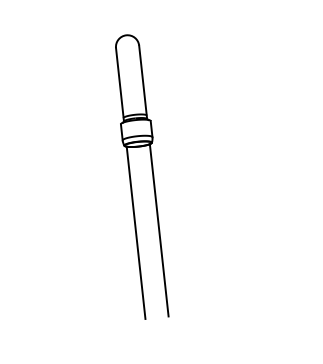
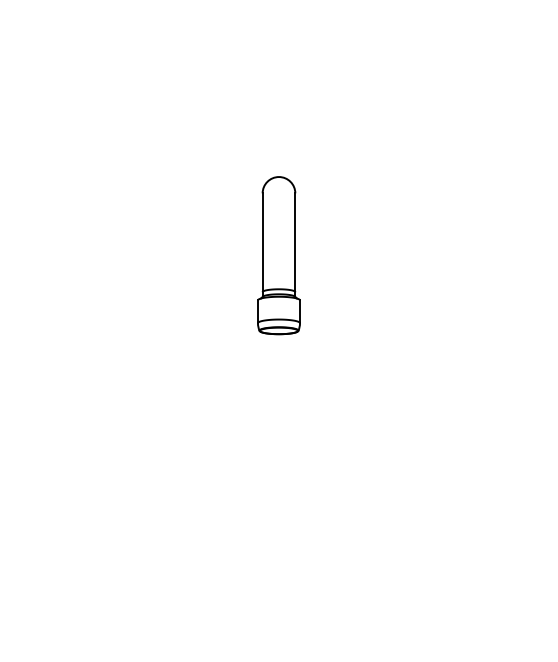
line: (159, 229) -> (295, 453), removed
line: (135, 232) -> (262, 453), removed

